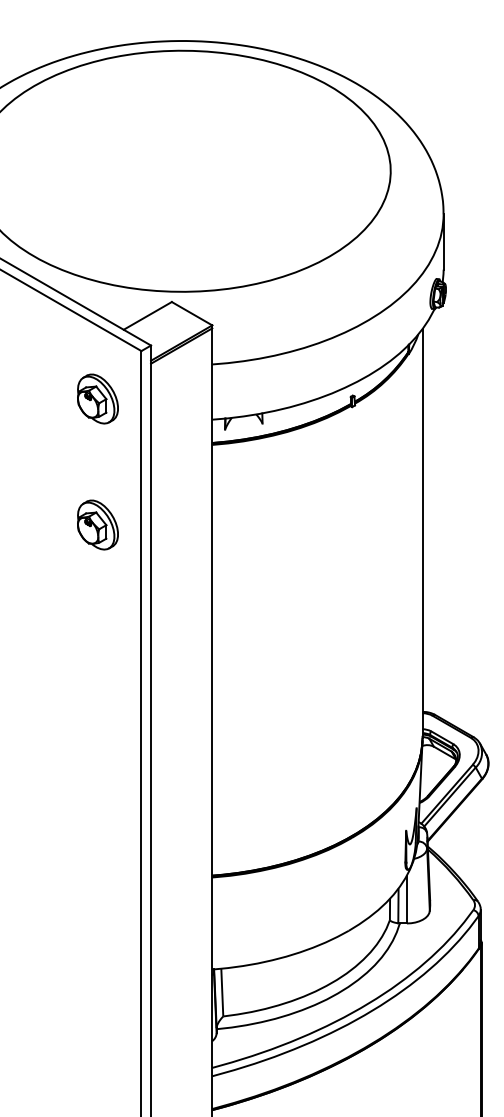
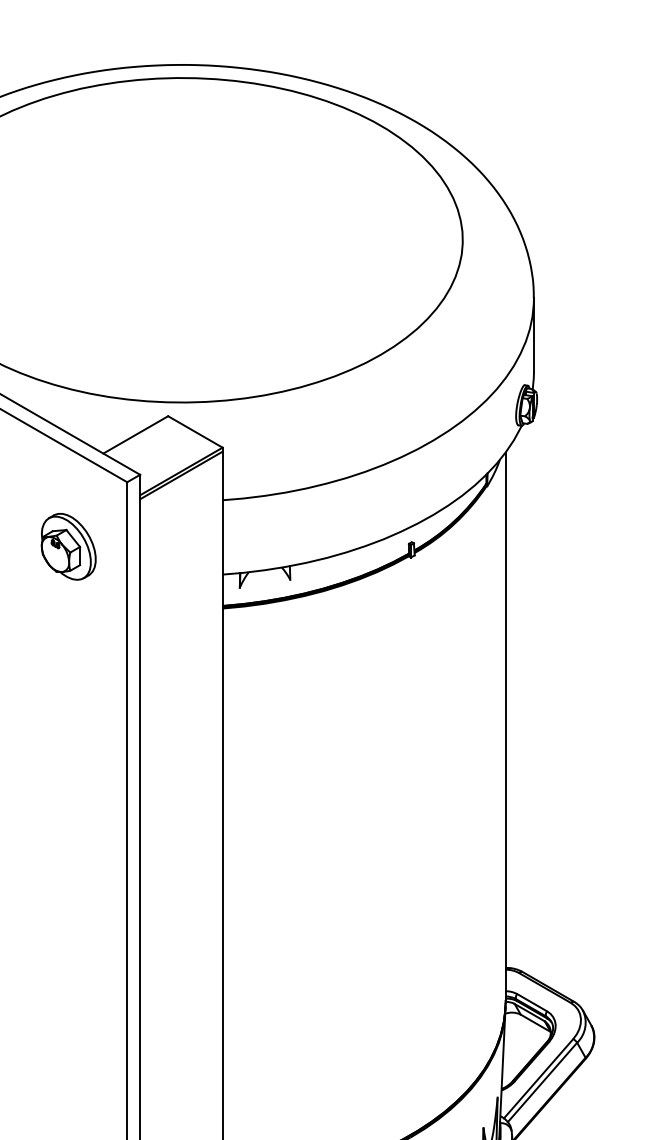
part: (97, 524) -> (68, 715), removed

